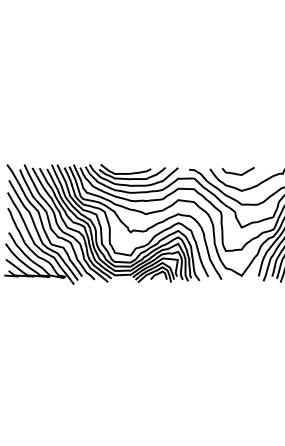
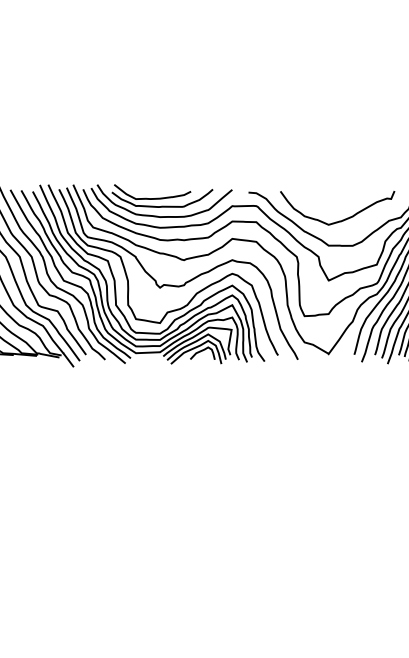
curve: (237, 173) -> (322, 198), removed

